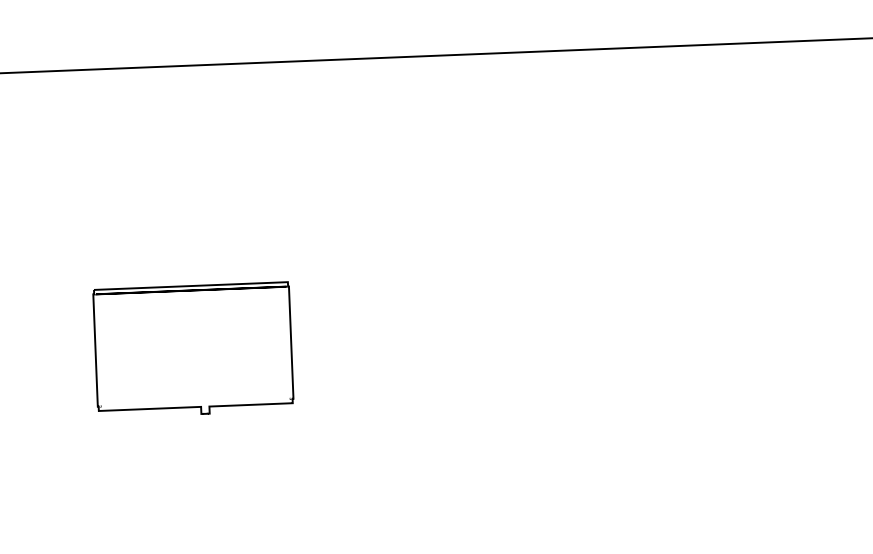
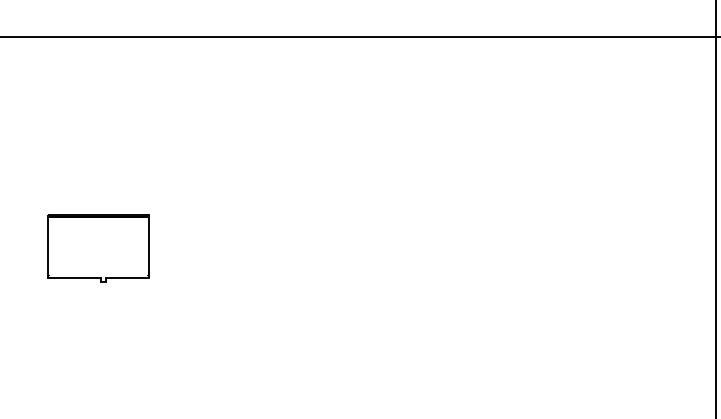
part: (193, 350) -> (98, 248), size x0.7

